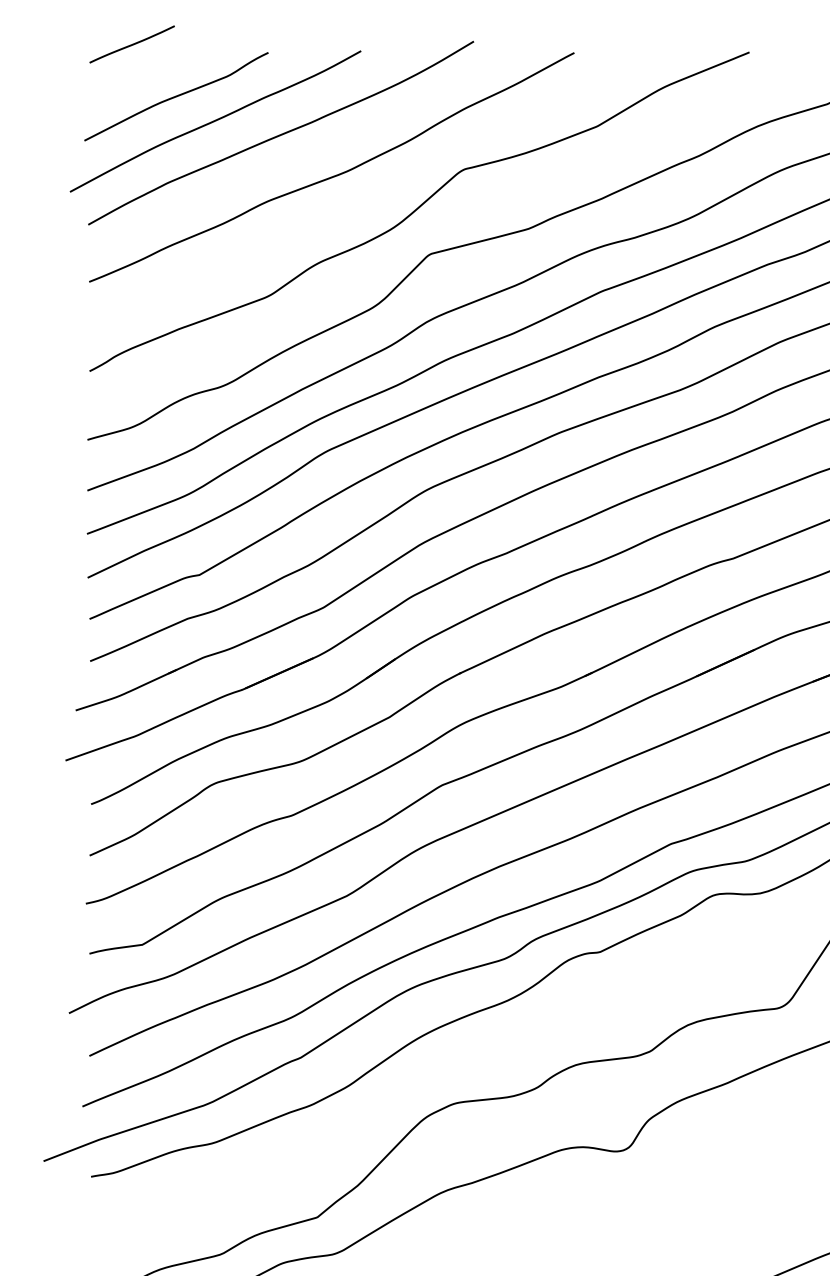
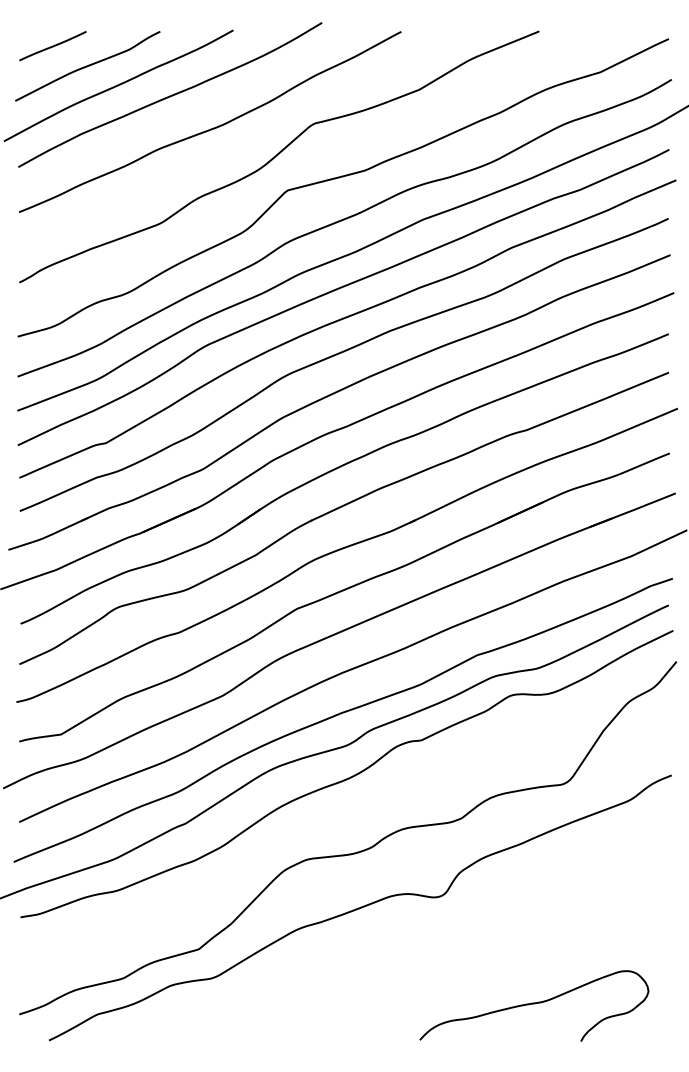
line: (131, 44) -> (52, 46), moved

